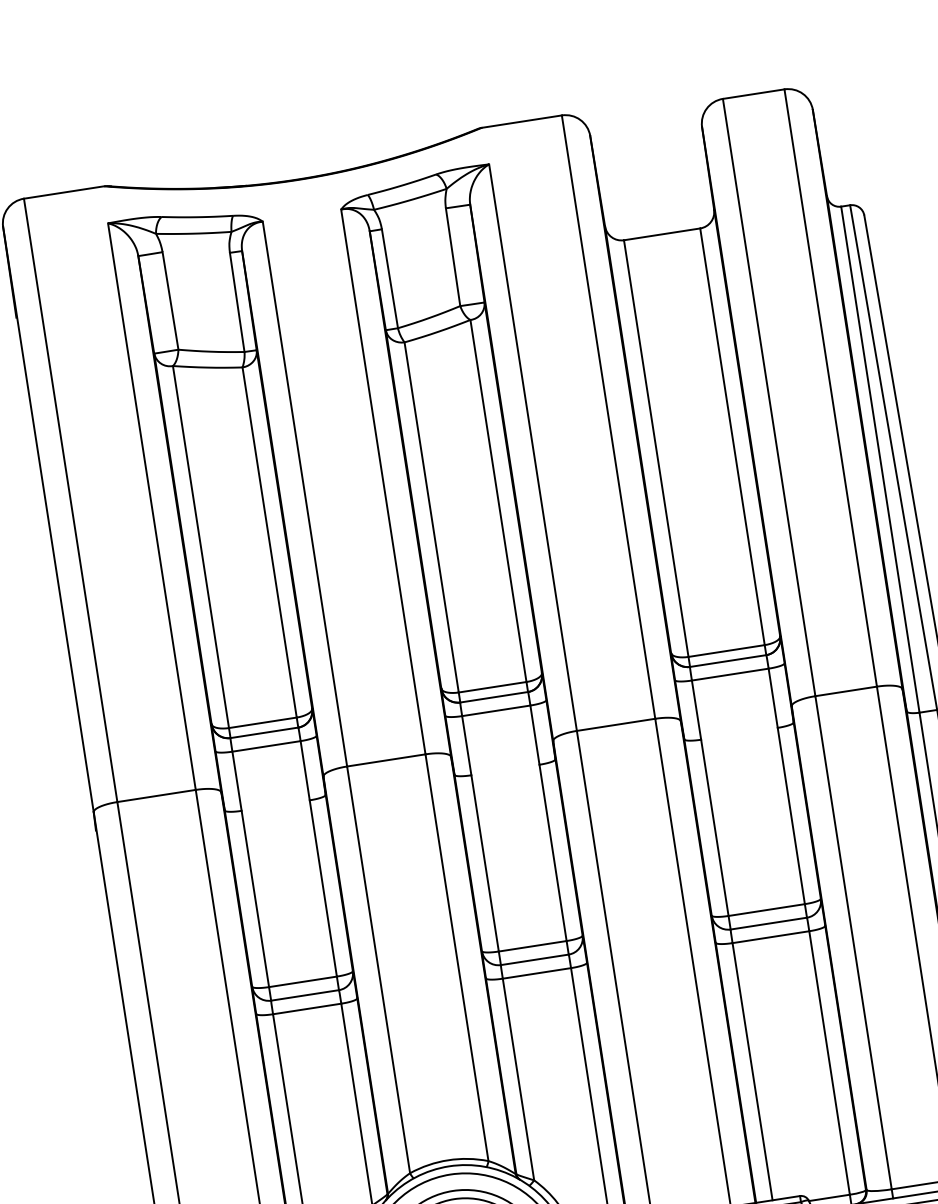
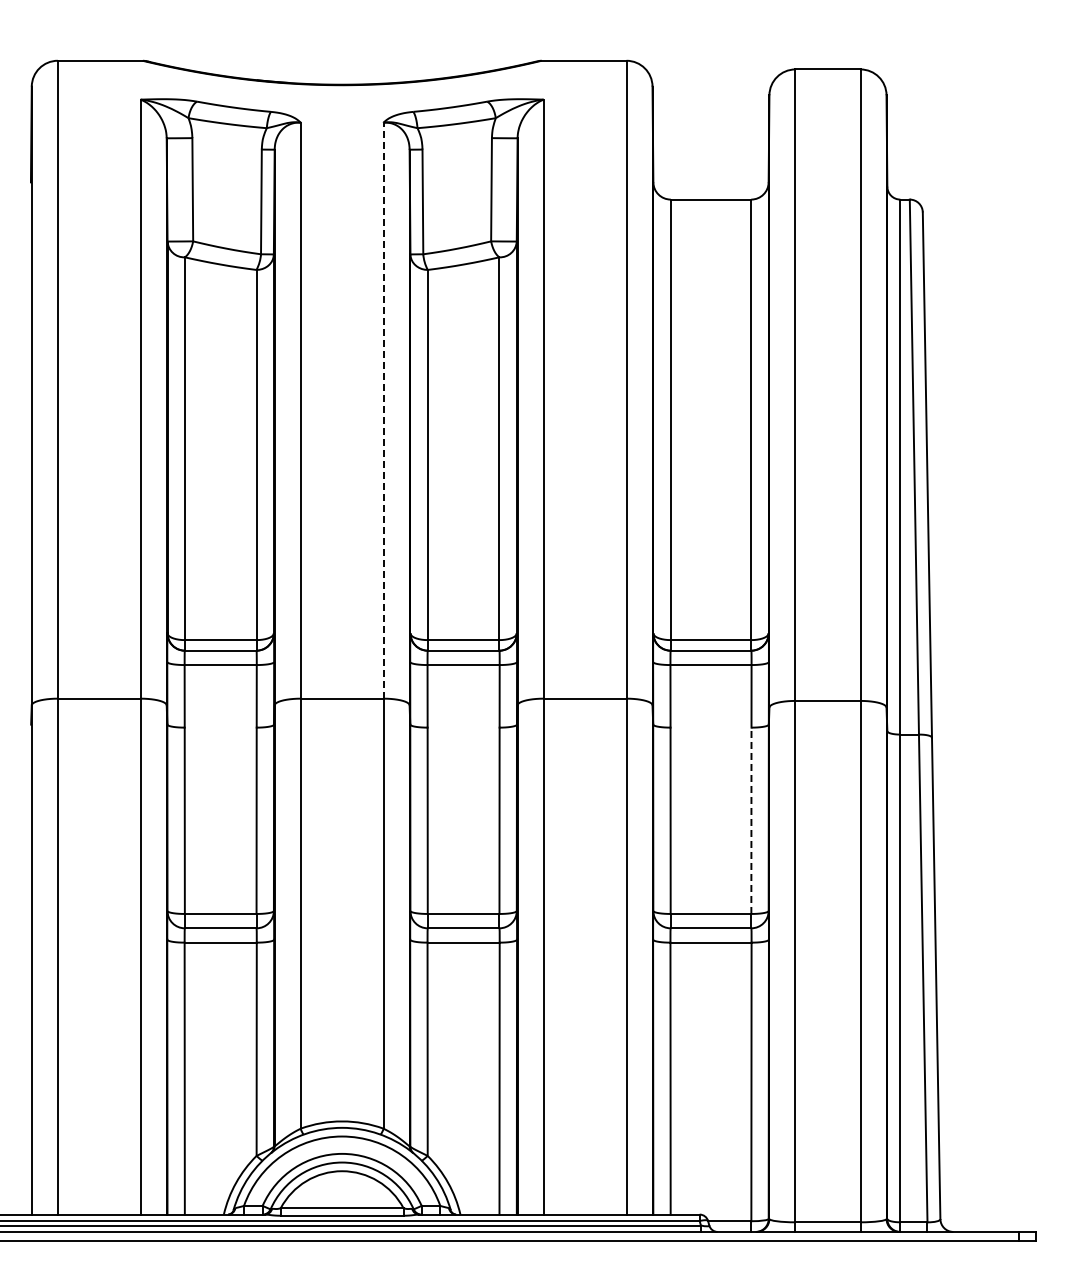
line: (383, 481) -> (383, 410), solid -> dashed
line: (791, 815) -> (751, 820), solid -> dashed

